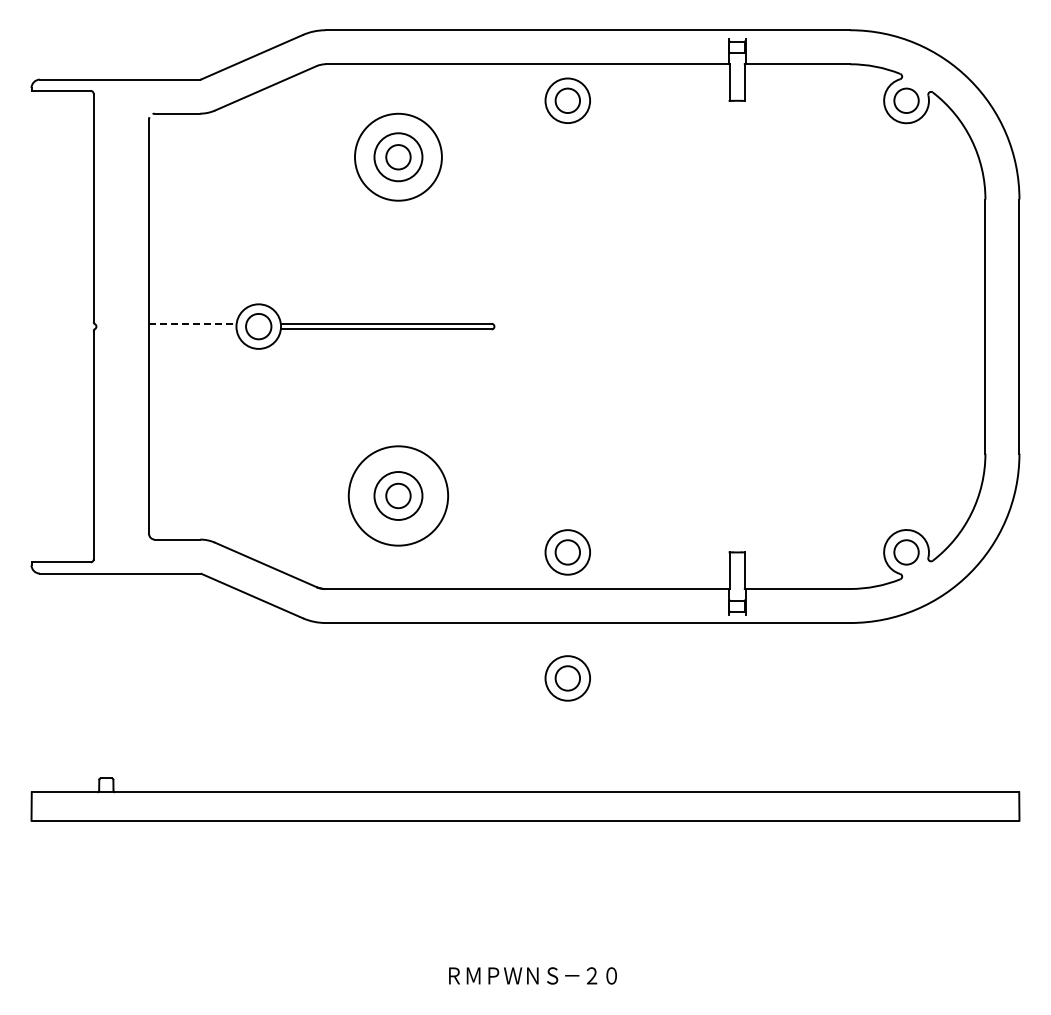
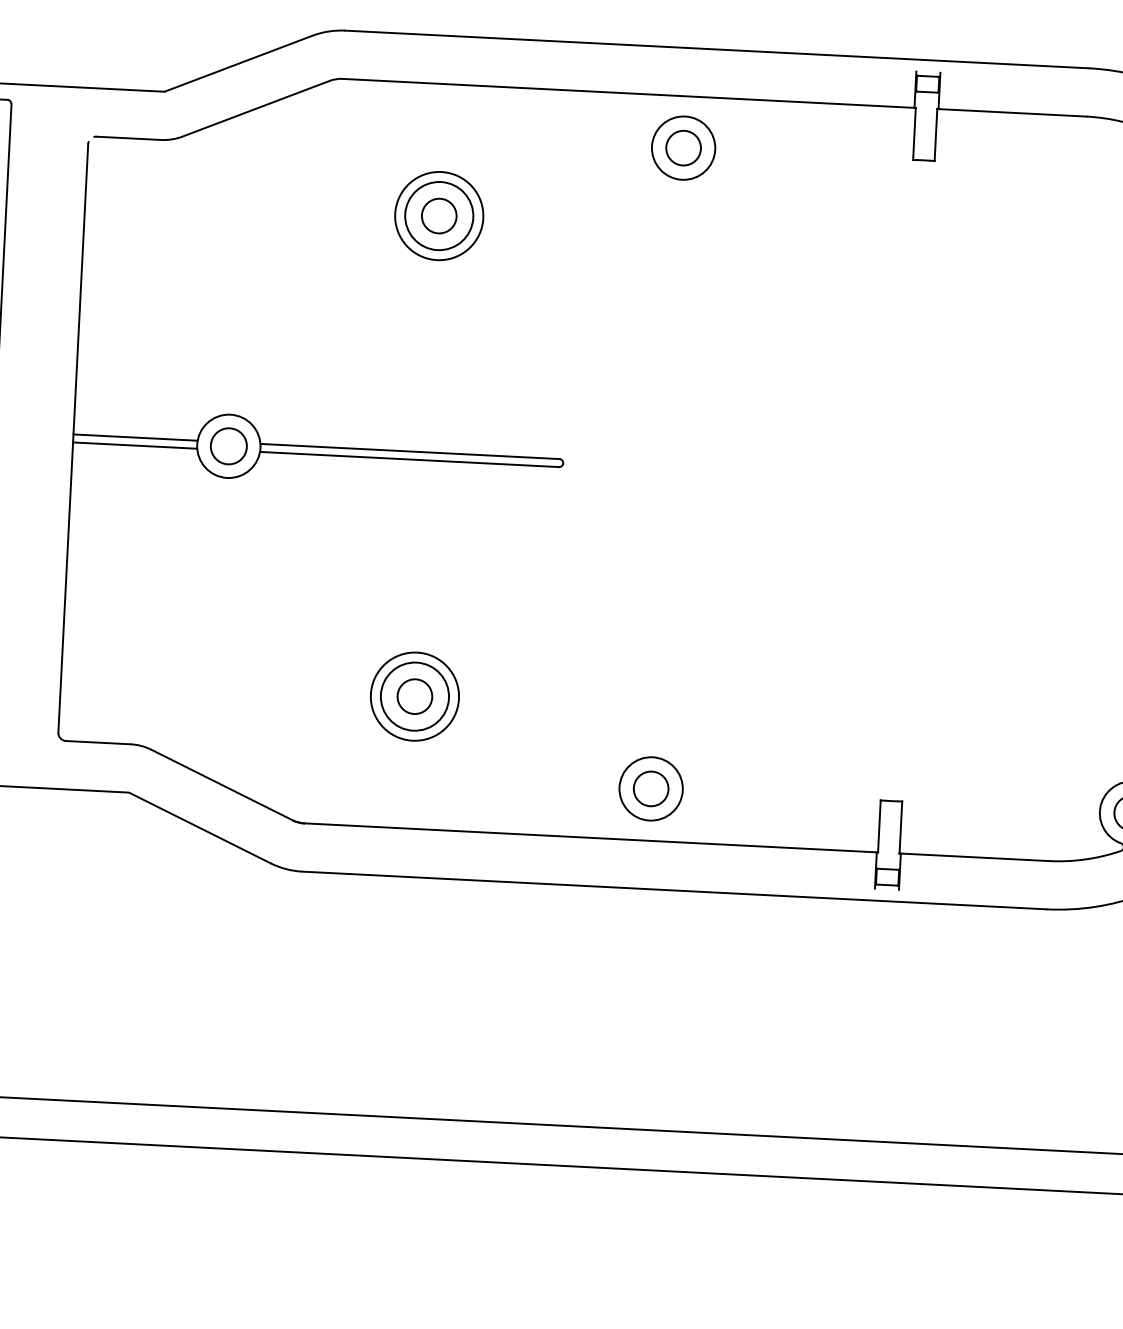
circle: (398, 157) -> (439, 216), size x0.71
line: (192, 323) -> (135, 437), dashed -> solid
line: (192, 329) -> (134, 445), added
circle: (398, 495) -> (415, 695), size x0.62
part: (567, 678) -> (641, 967), removed

